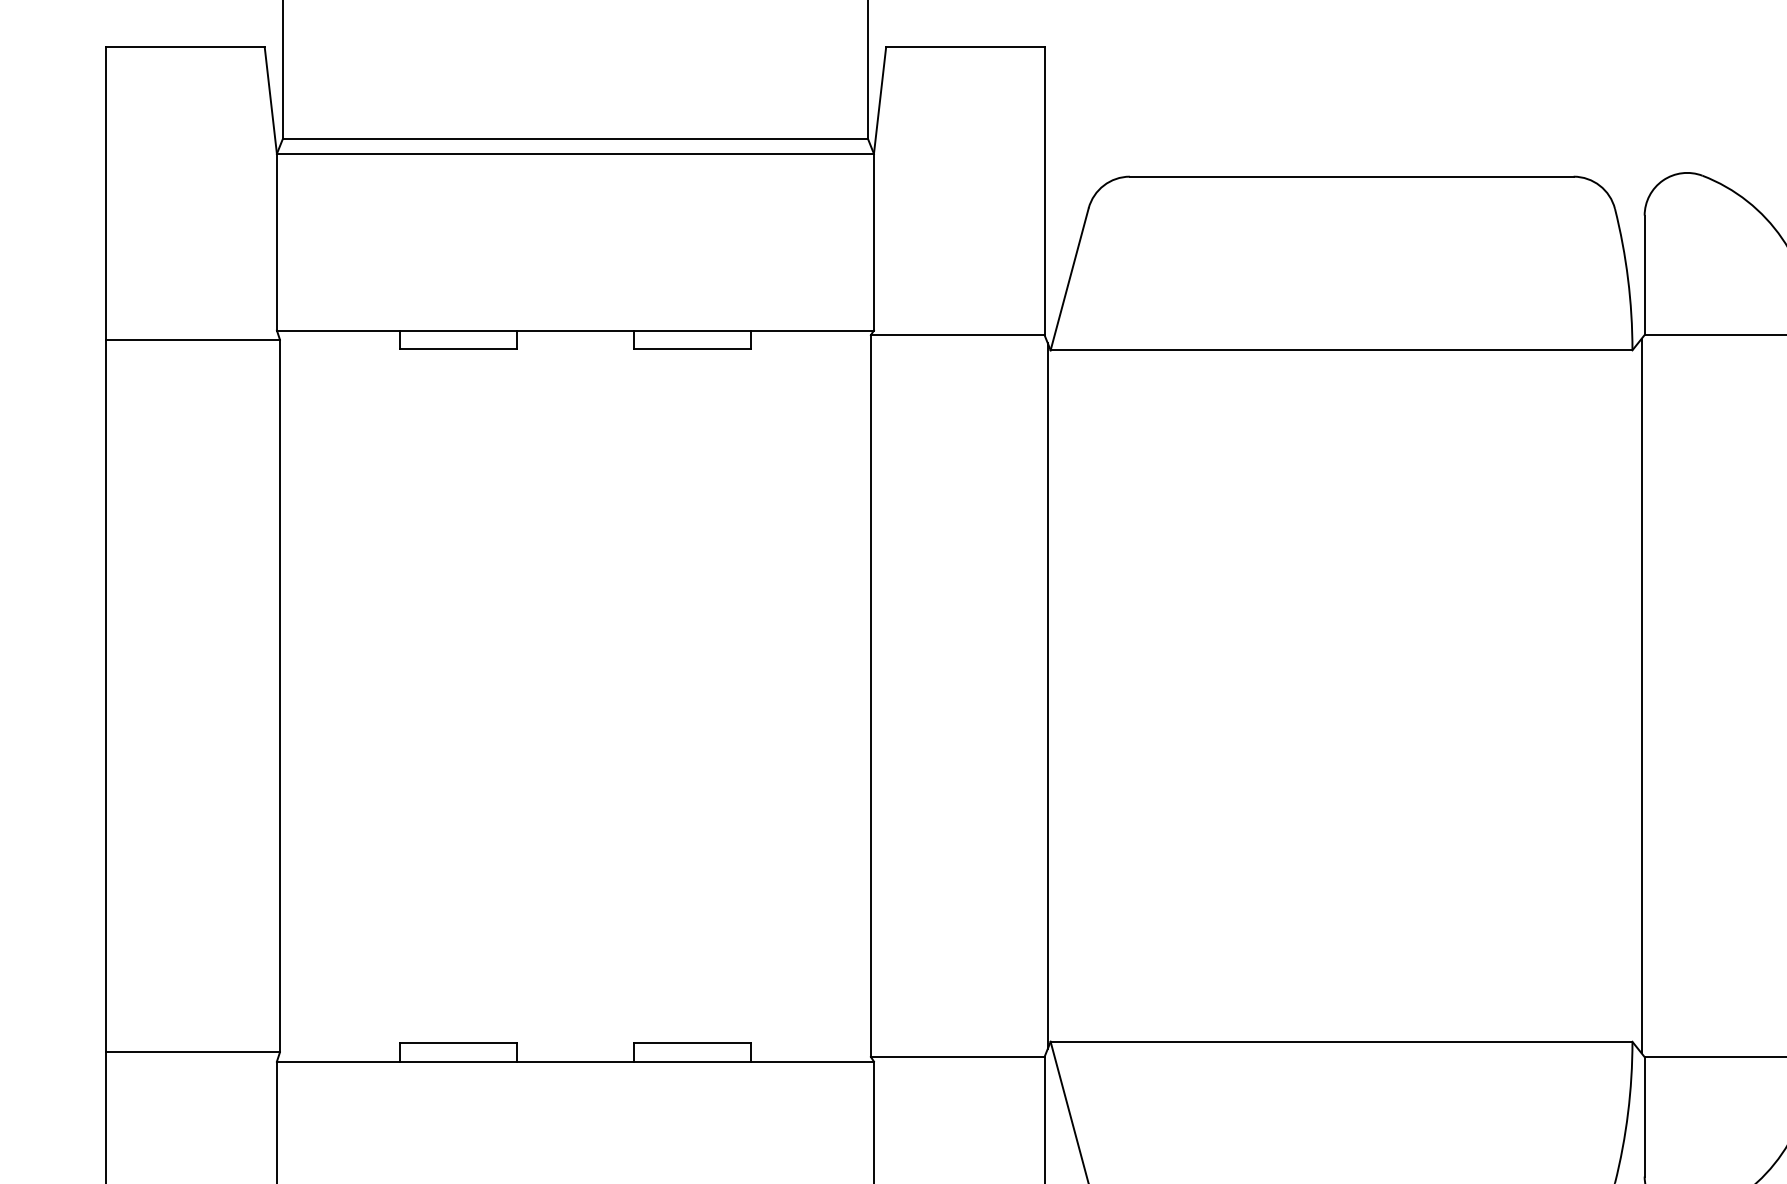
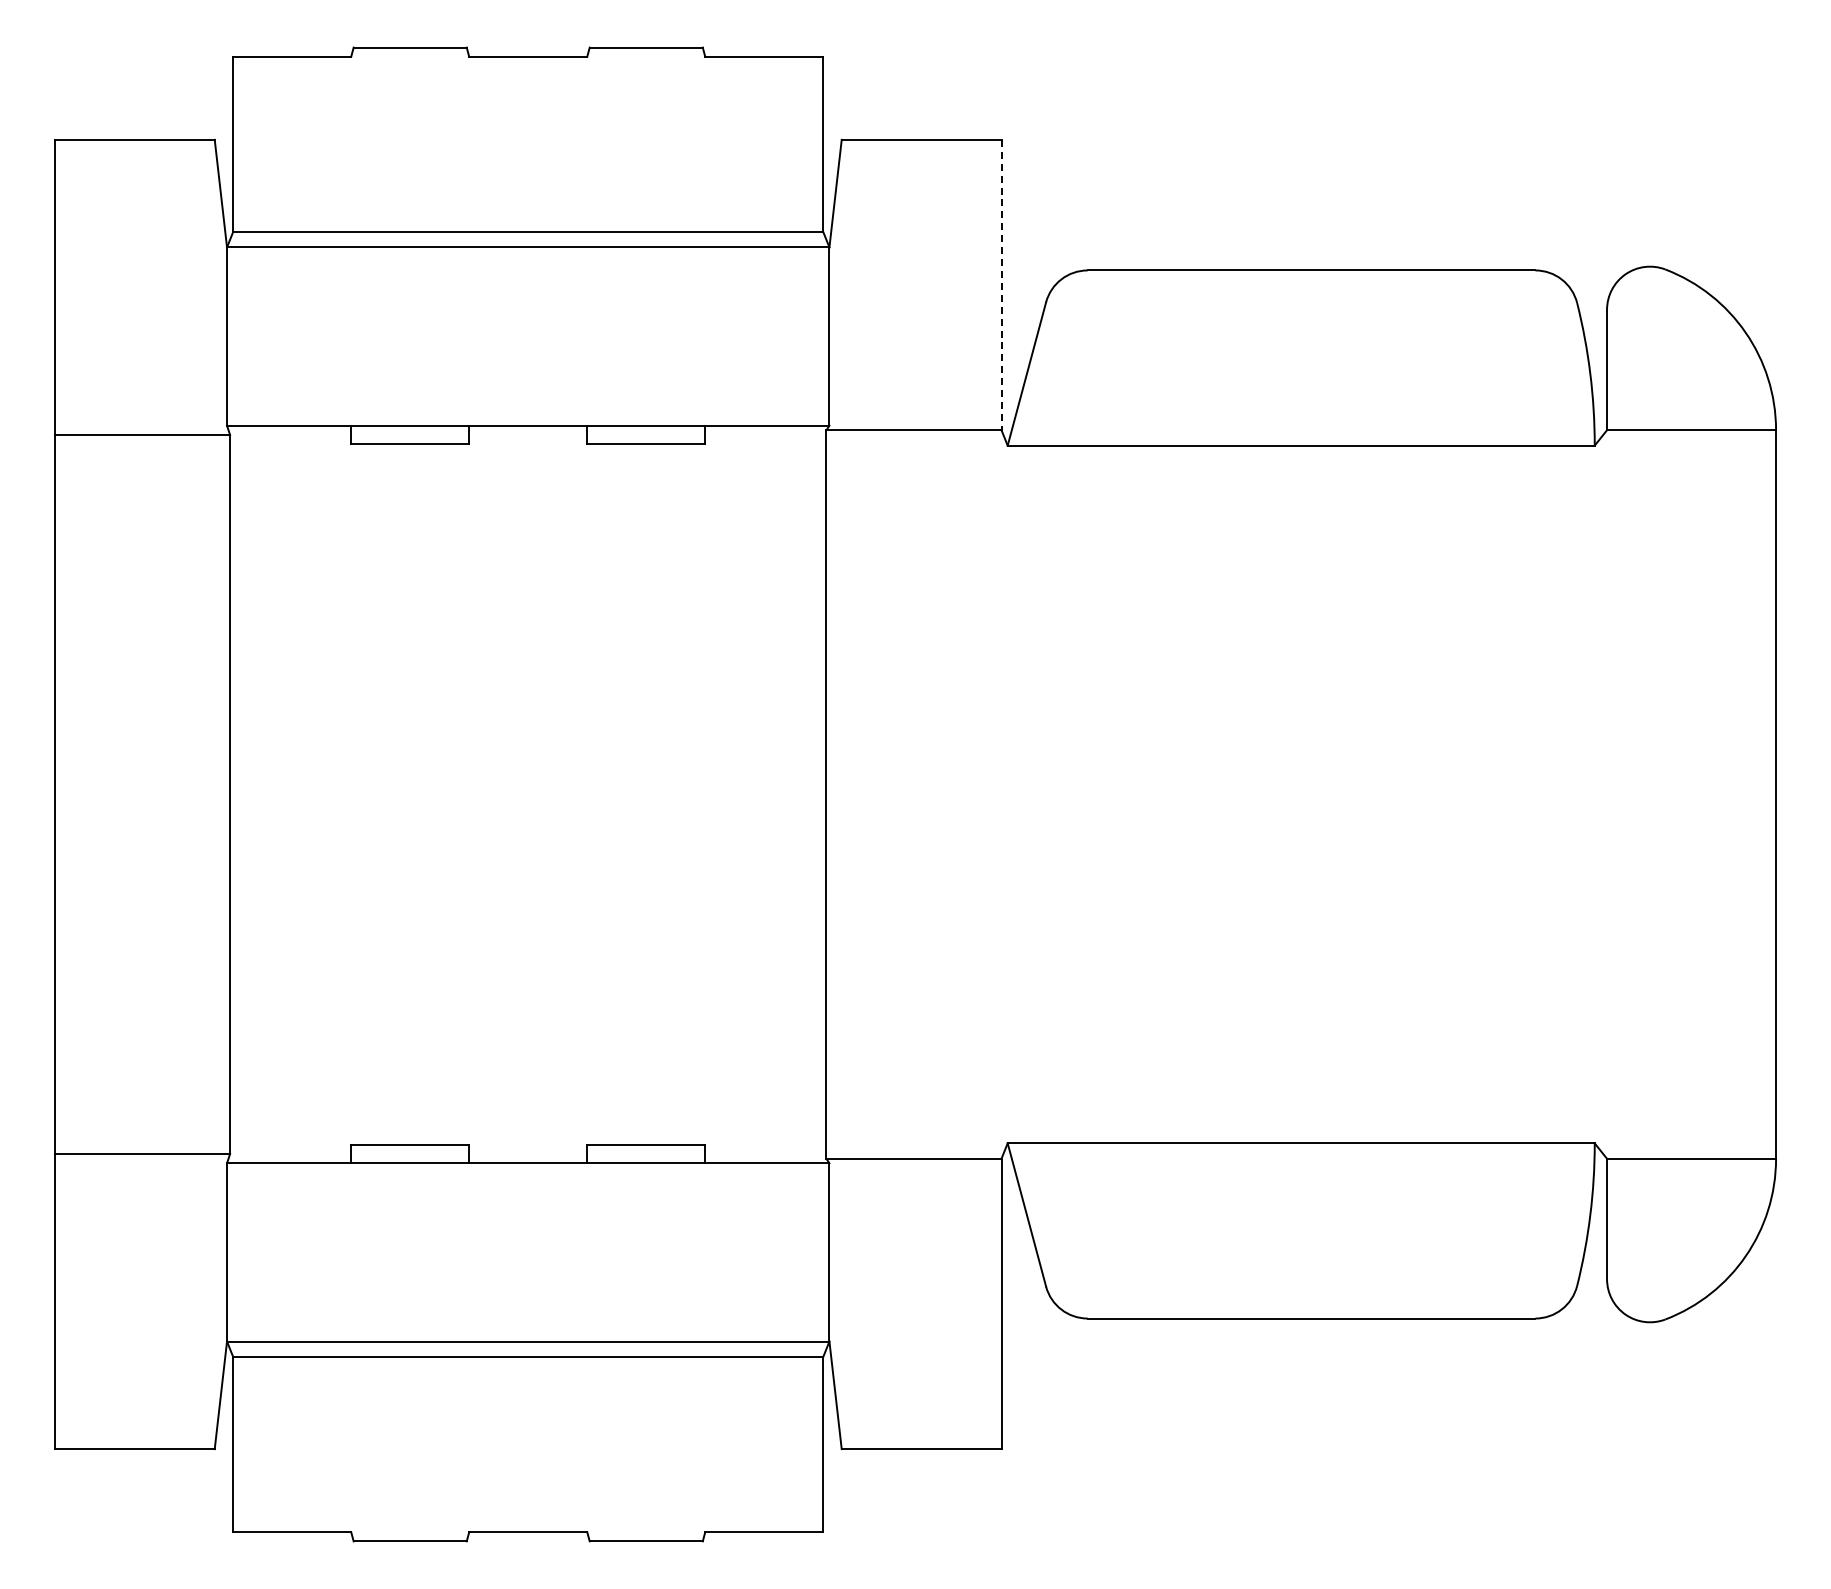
line: (1044, 191) -> (1001, 285), solid -> dashed
line: (1047, 696) -> (1004, 794), removed
line: (1641, 696) -> (1603, 794), removed

